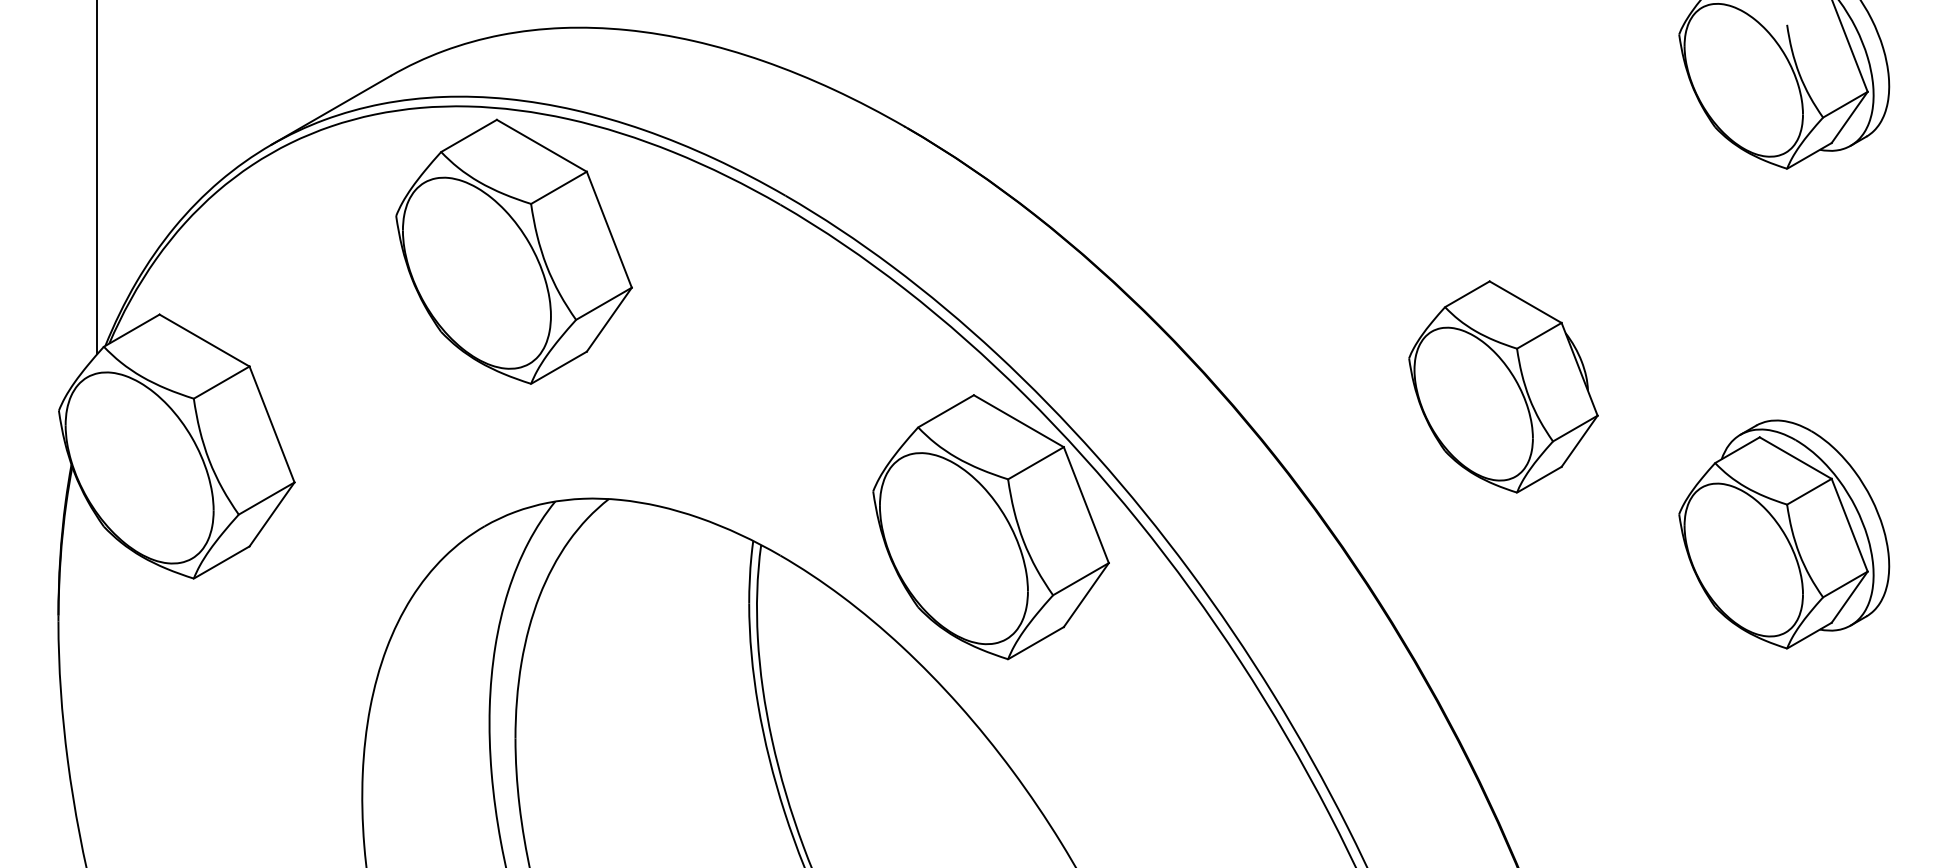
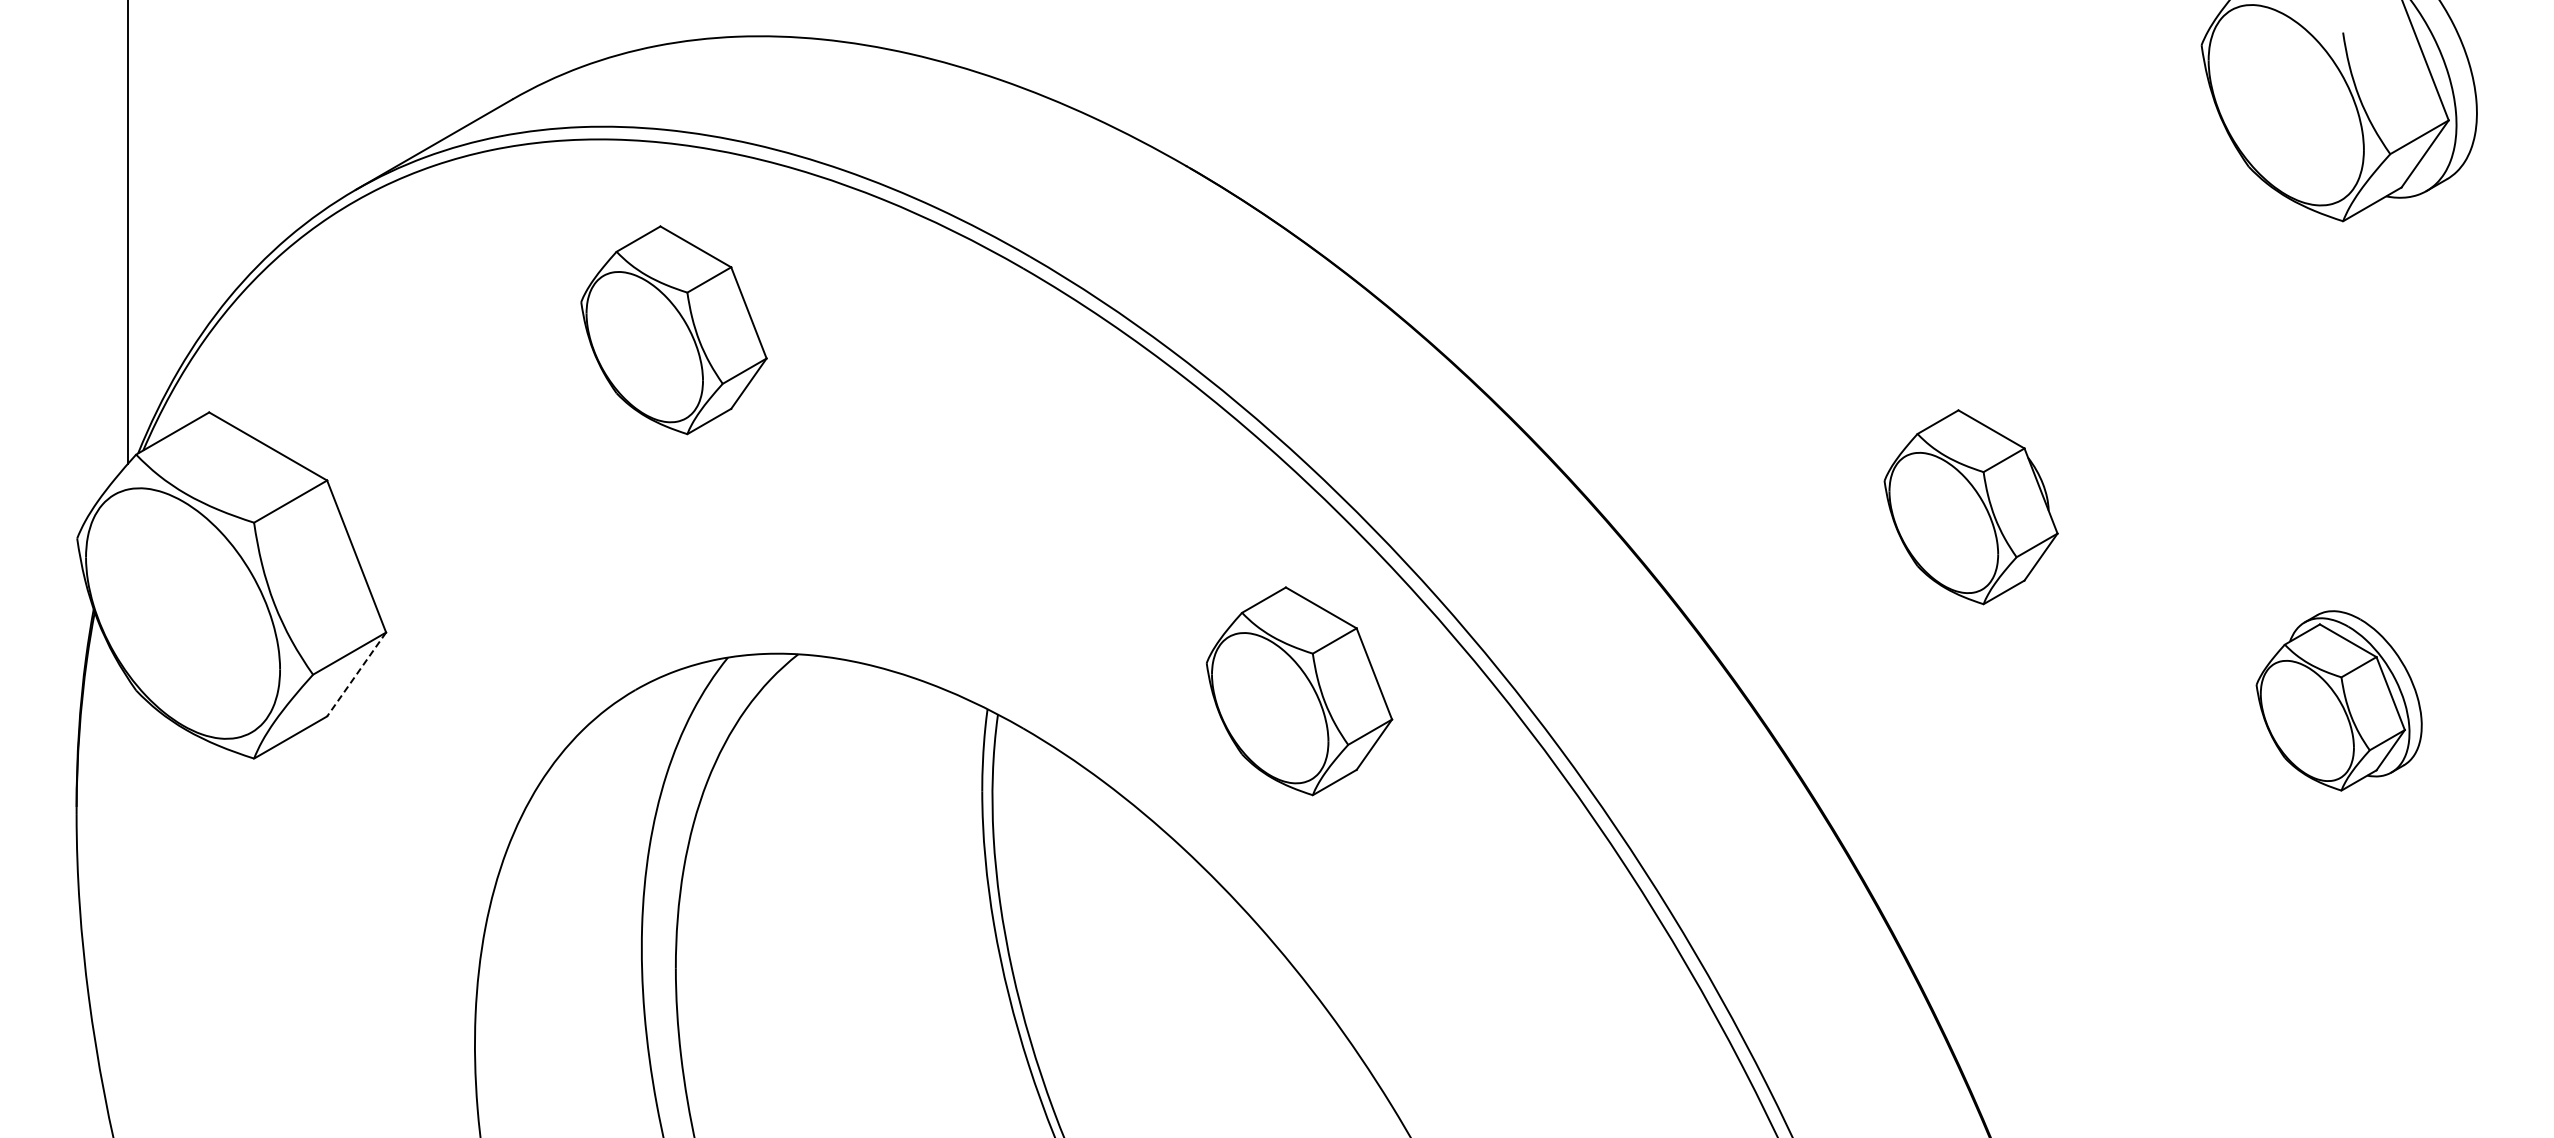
part: (513, 252) -> (673, 330), size x0.6
part: (1502, 386) -> (1970, 506), size x0.7
line: (271, 514) -> (356, 674), solid -> dashed
part: (991, 527) -> (1299, 691), size x0.6
part: (1783, 534) -> (2338, 700), size x0.6

